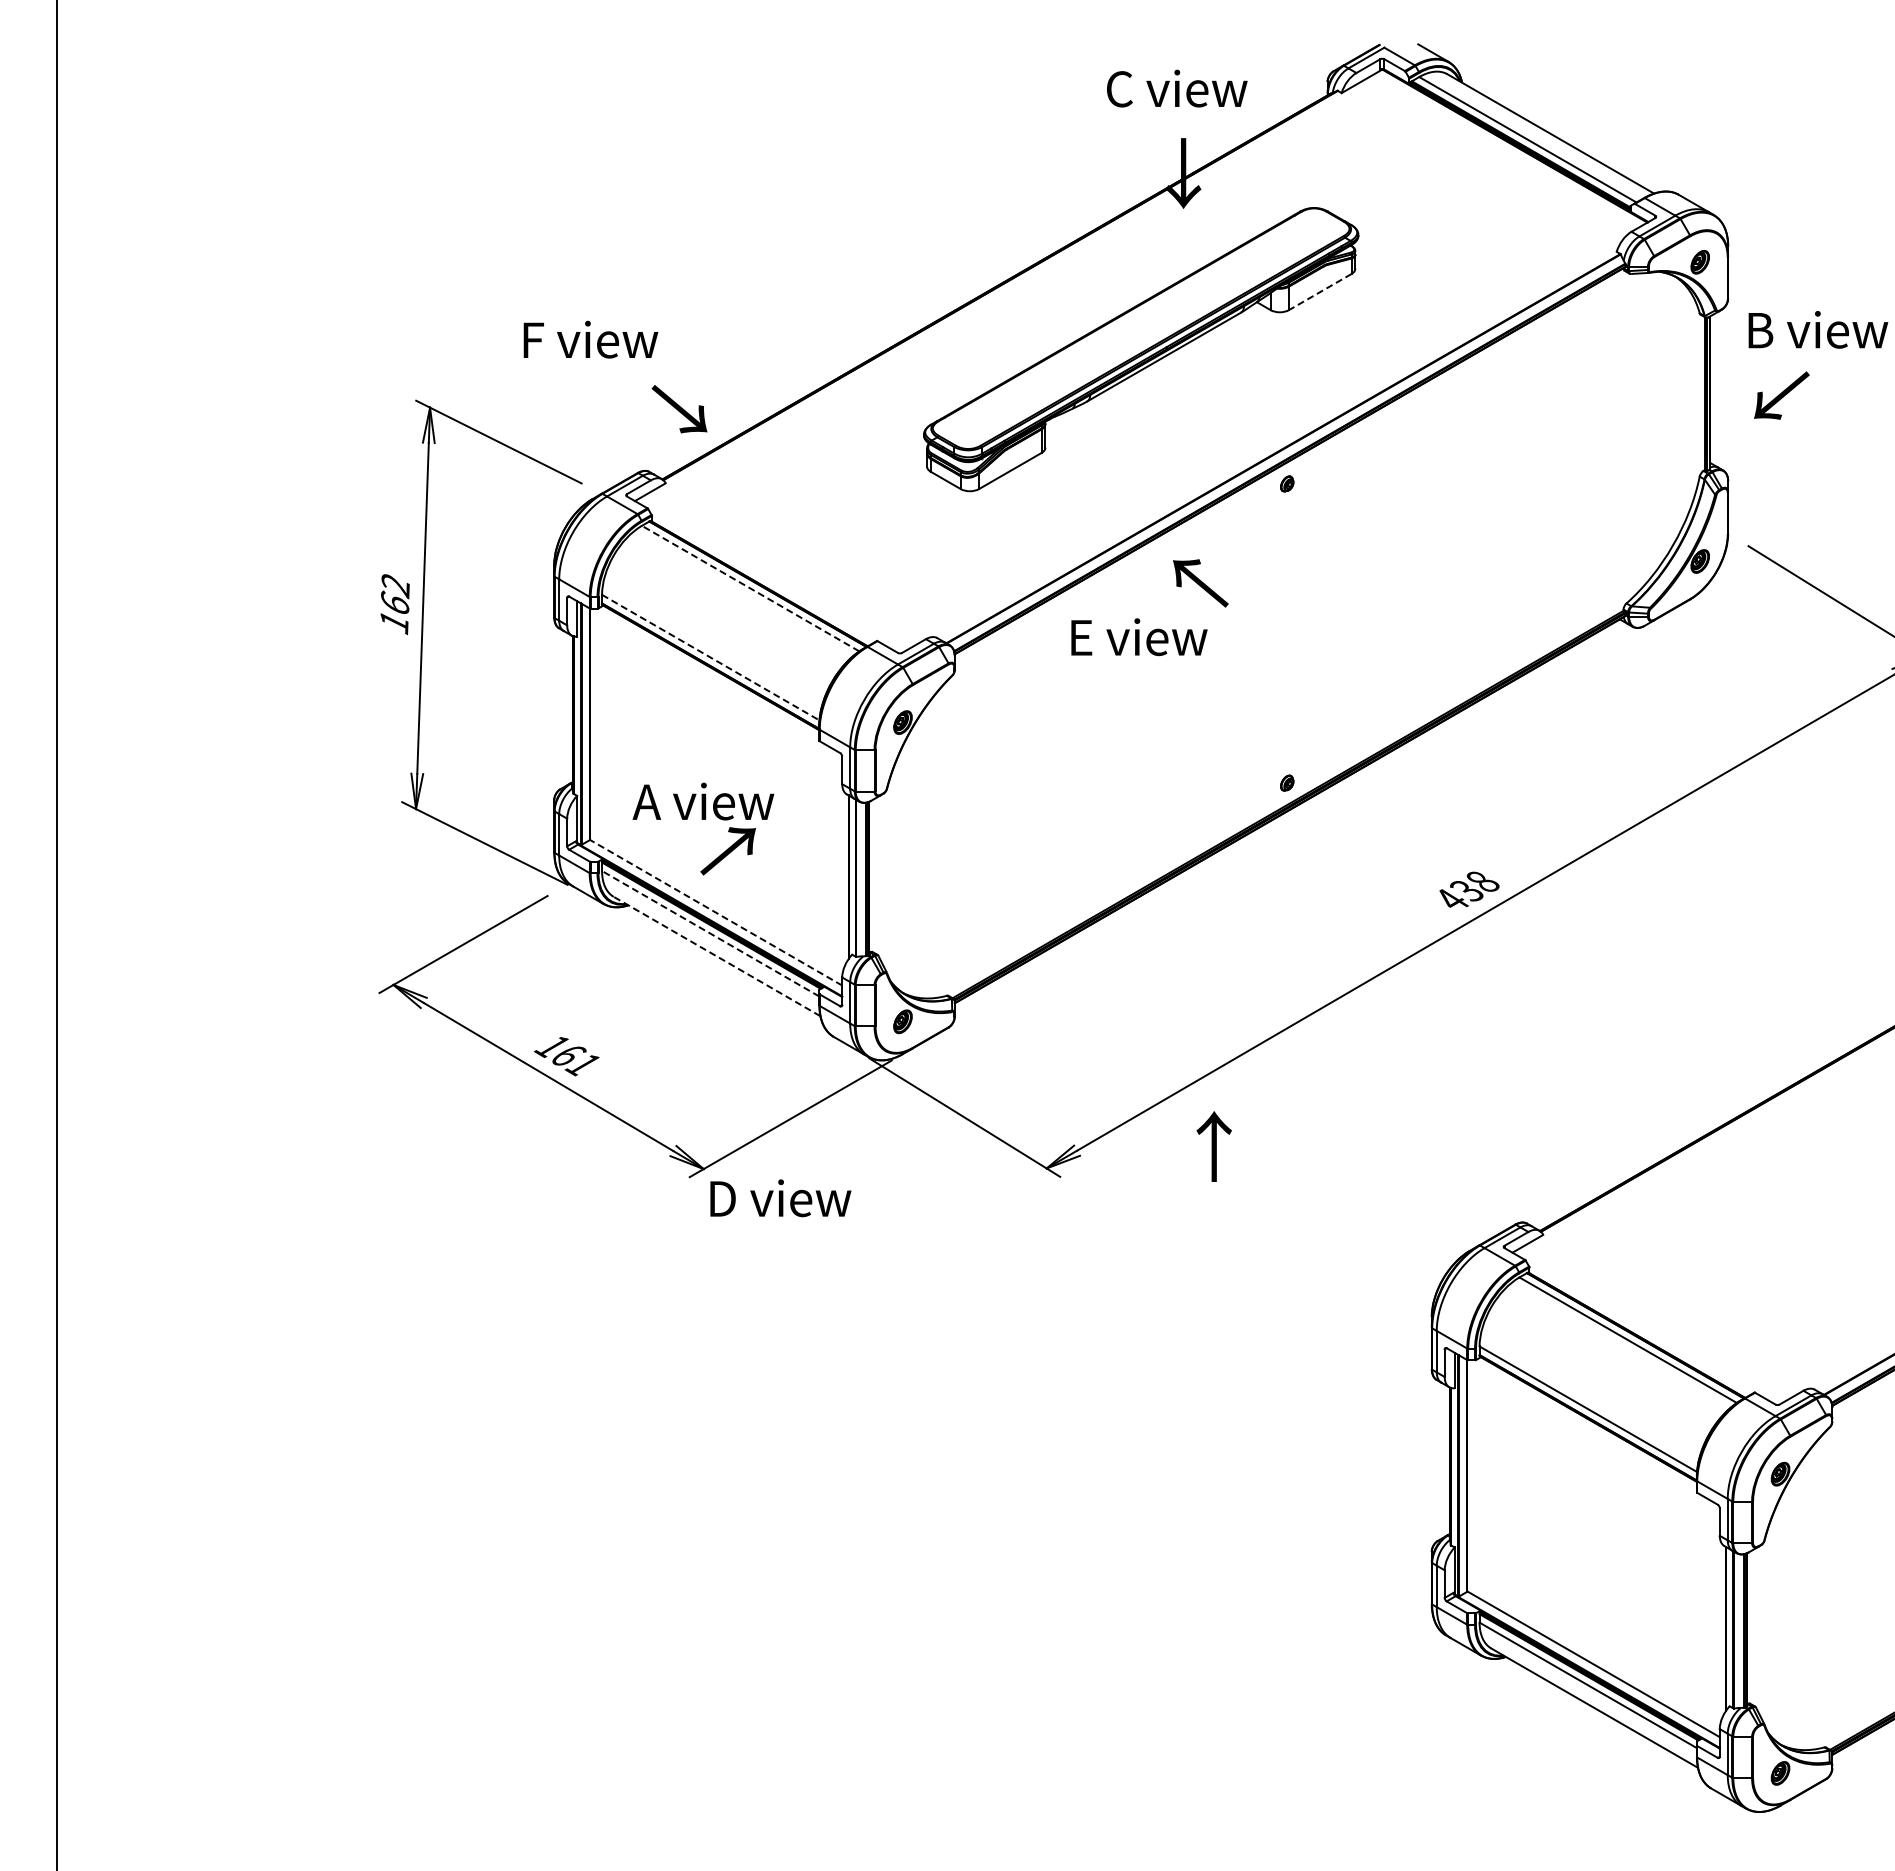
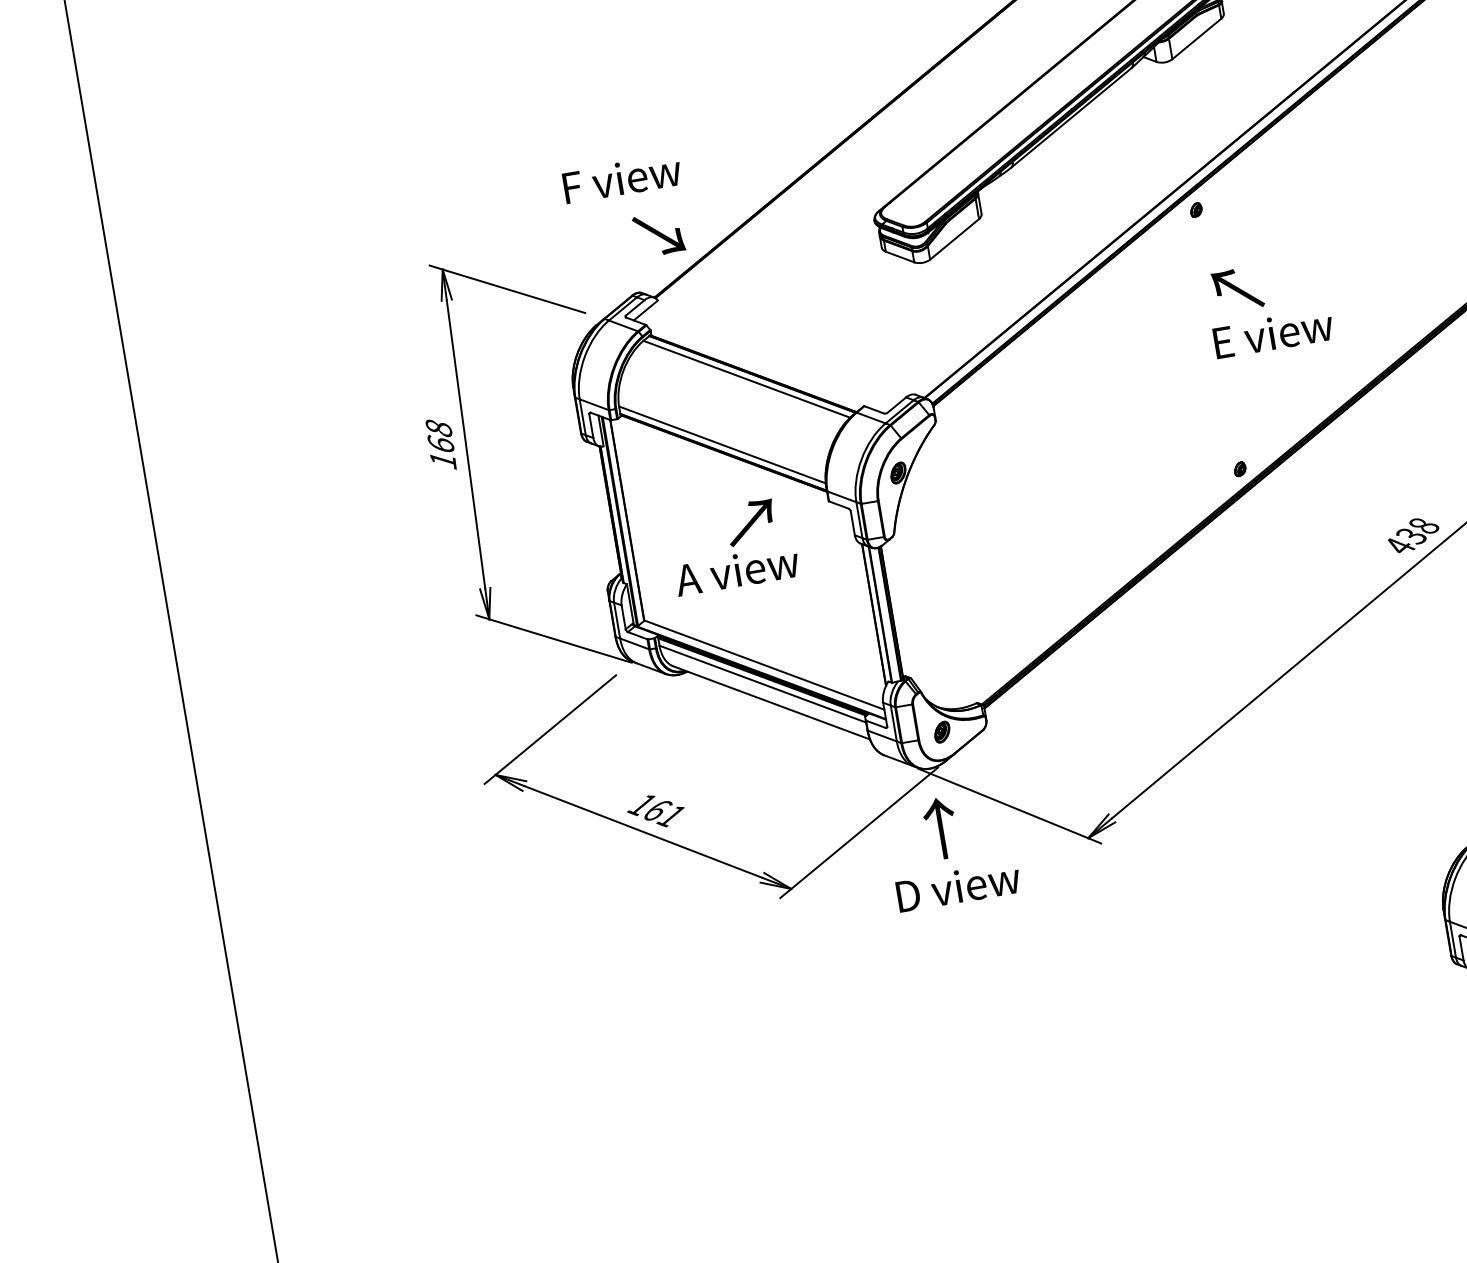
line: (1319, 292) -> (1196, 39), dashed -> solid
text: (590, 339) -> (621, 178), moved
text: (1200, 583) -> (1237, 289), moved
text: (395, 586) -> (438, 429), 162 -> 168
line: (750, 588) -> (746, 379), dashed -> solid
text: (1139, 637) -> (1273, 333), moved
line: (710, 657) -> (722, 444), dashed -> solid
text: (728, 851) -> (751, 522), moved
line: (716, 912) -> (764, 664), dashed -> solid
line: (710, 933) -> (762, 683), dashed -> solid
line: (716, 956) -> (771, 702), dashed -> solid
text: (1213, 1146) -> (940, 828), moved
text: (780, 1198) -> (958, 886), moved

